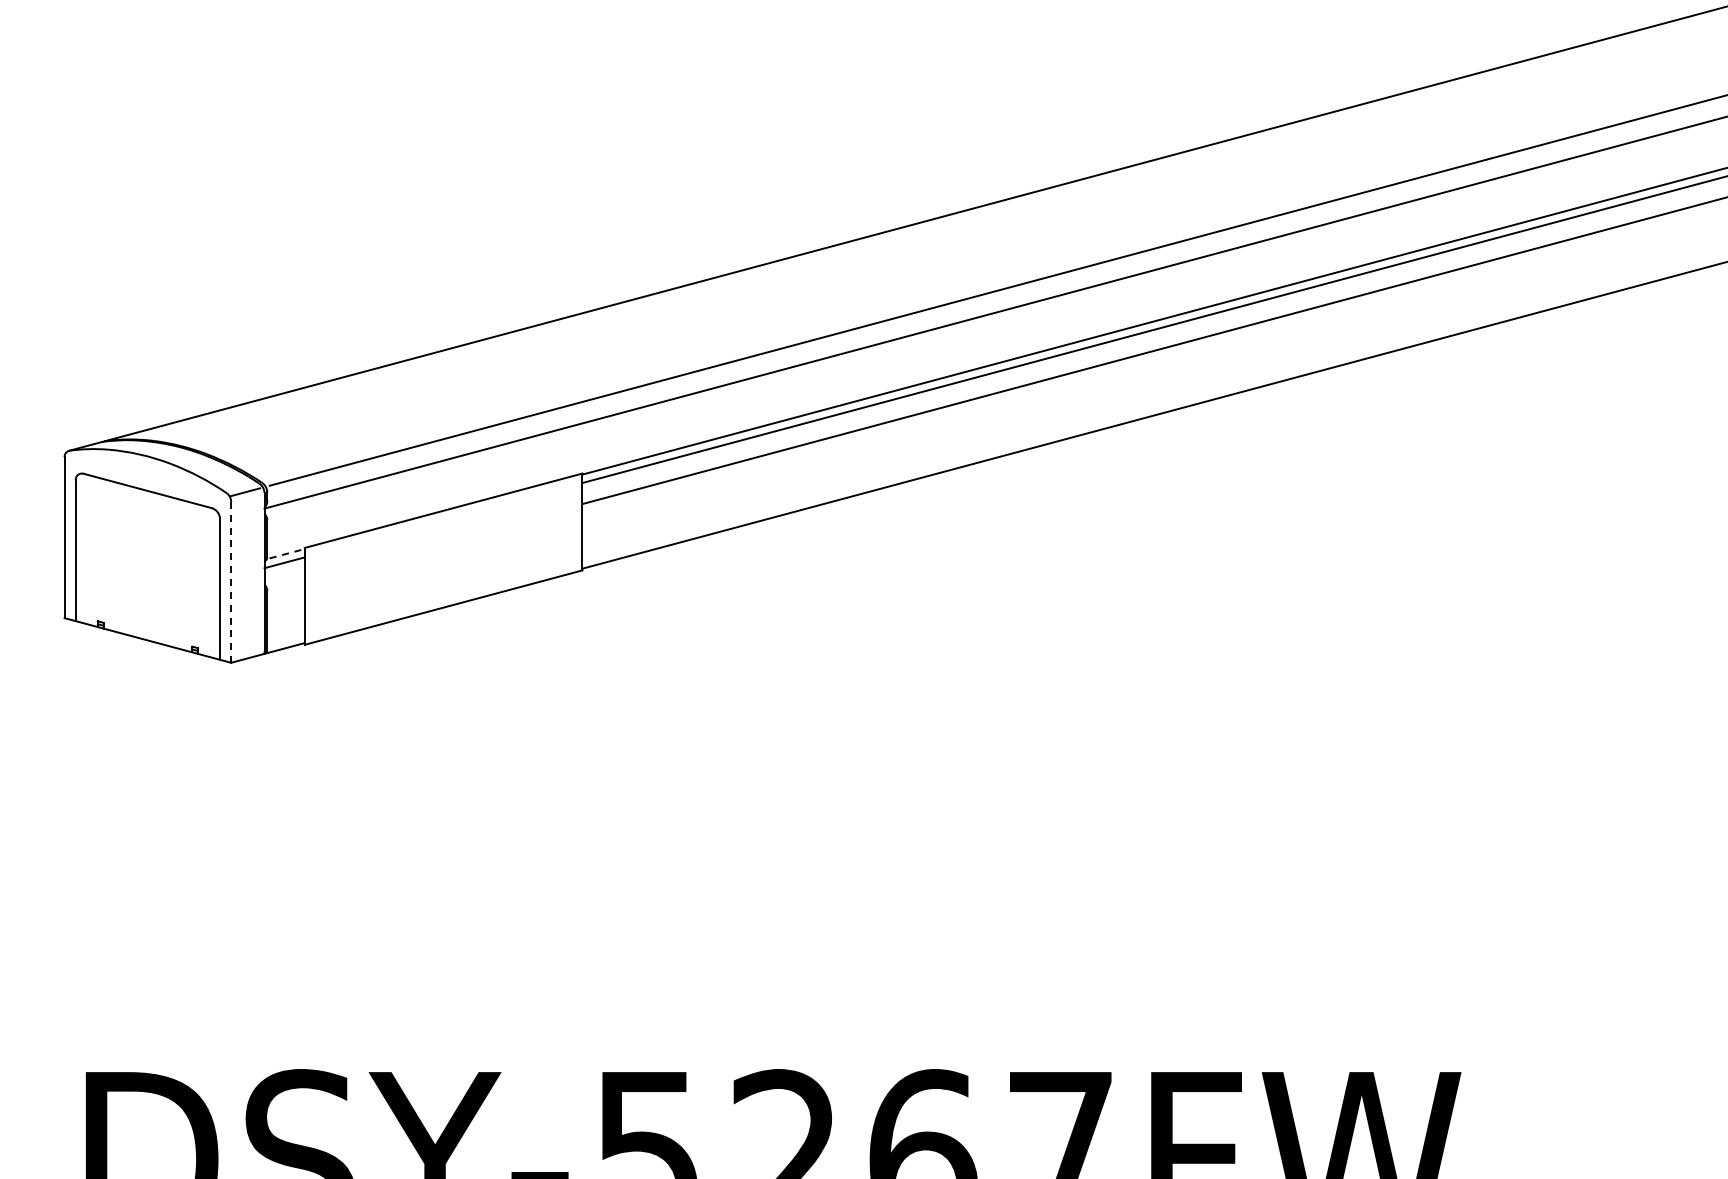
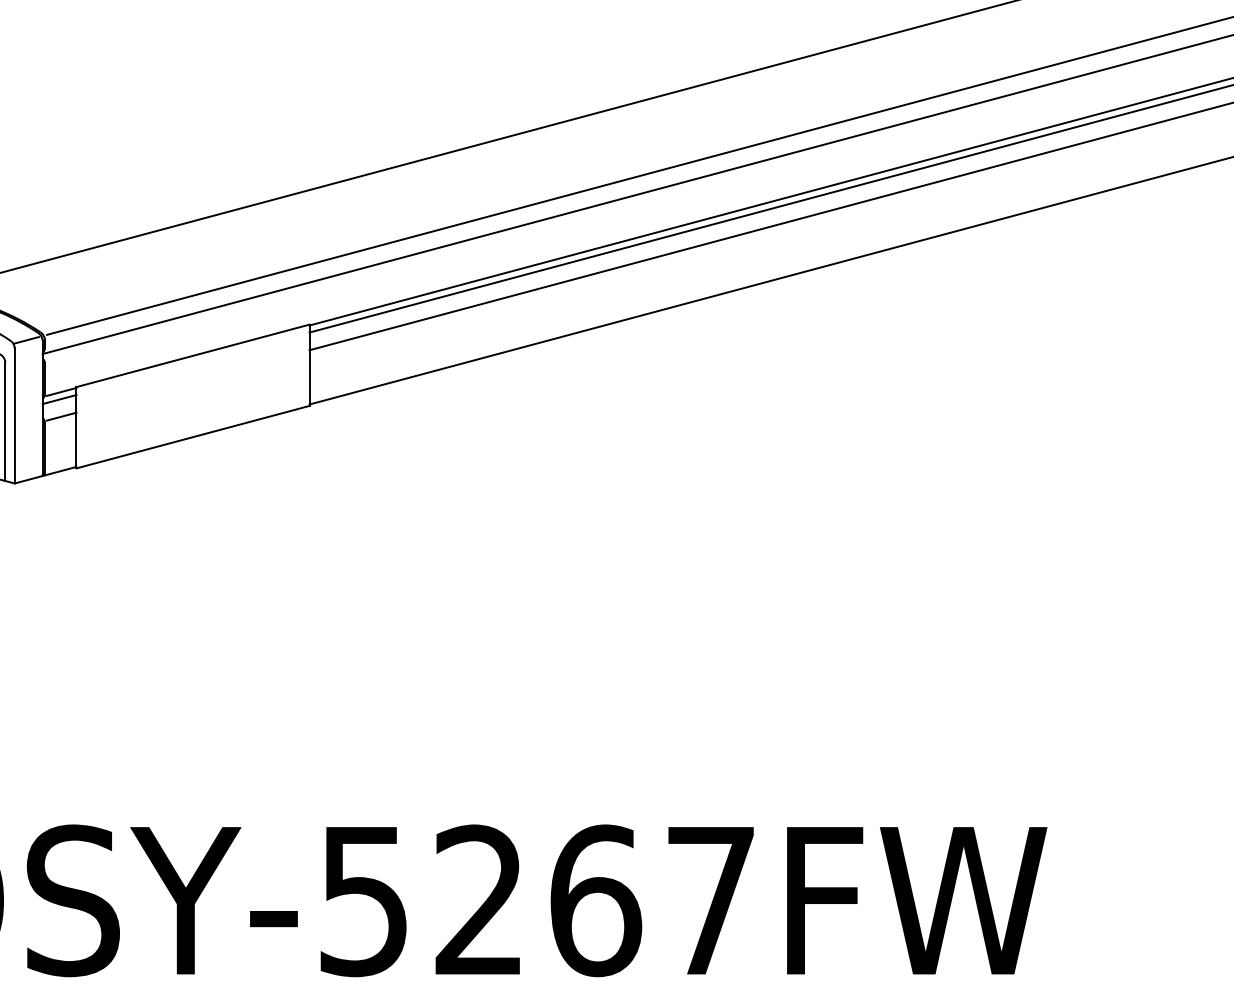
line: (287, 553) -> (61, 391), dashed -> solid
line: (231, 582) -> (14, 416), dashed -> solid
line: (286, 582) -> (61, 416), added

